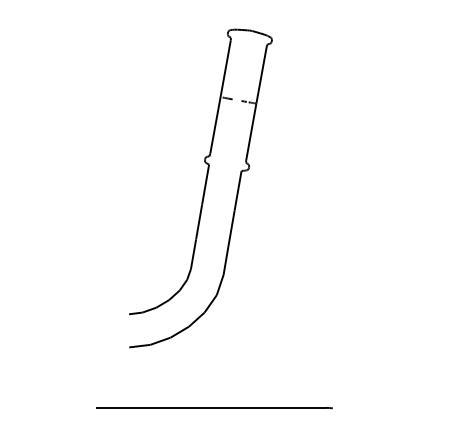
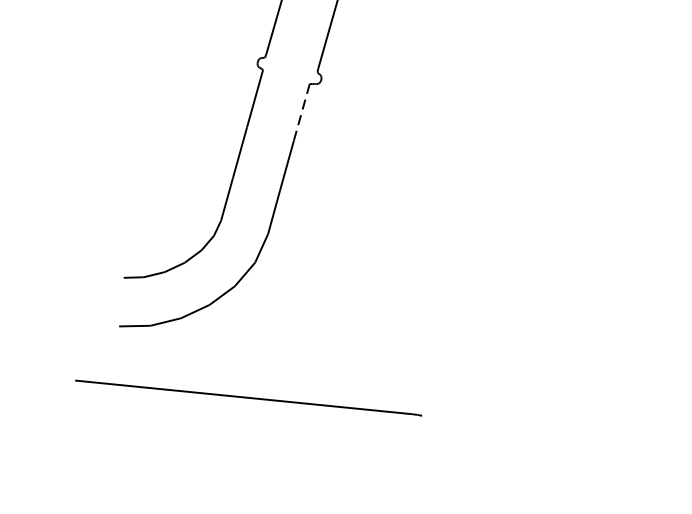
line: (238, 191) -> (302, 113), solid -> dashed
line: (214, 408) -> (248, 398), moved

